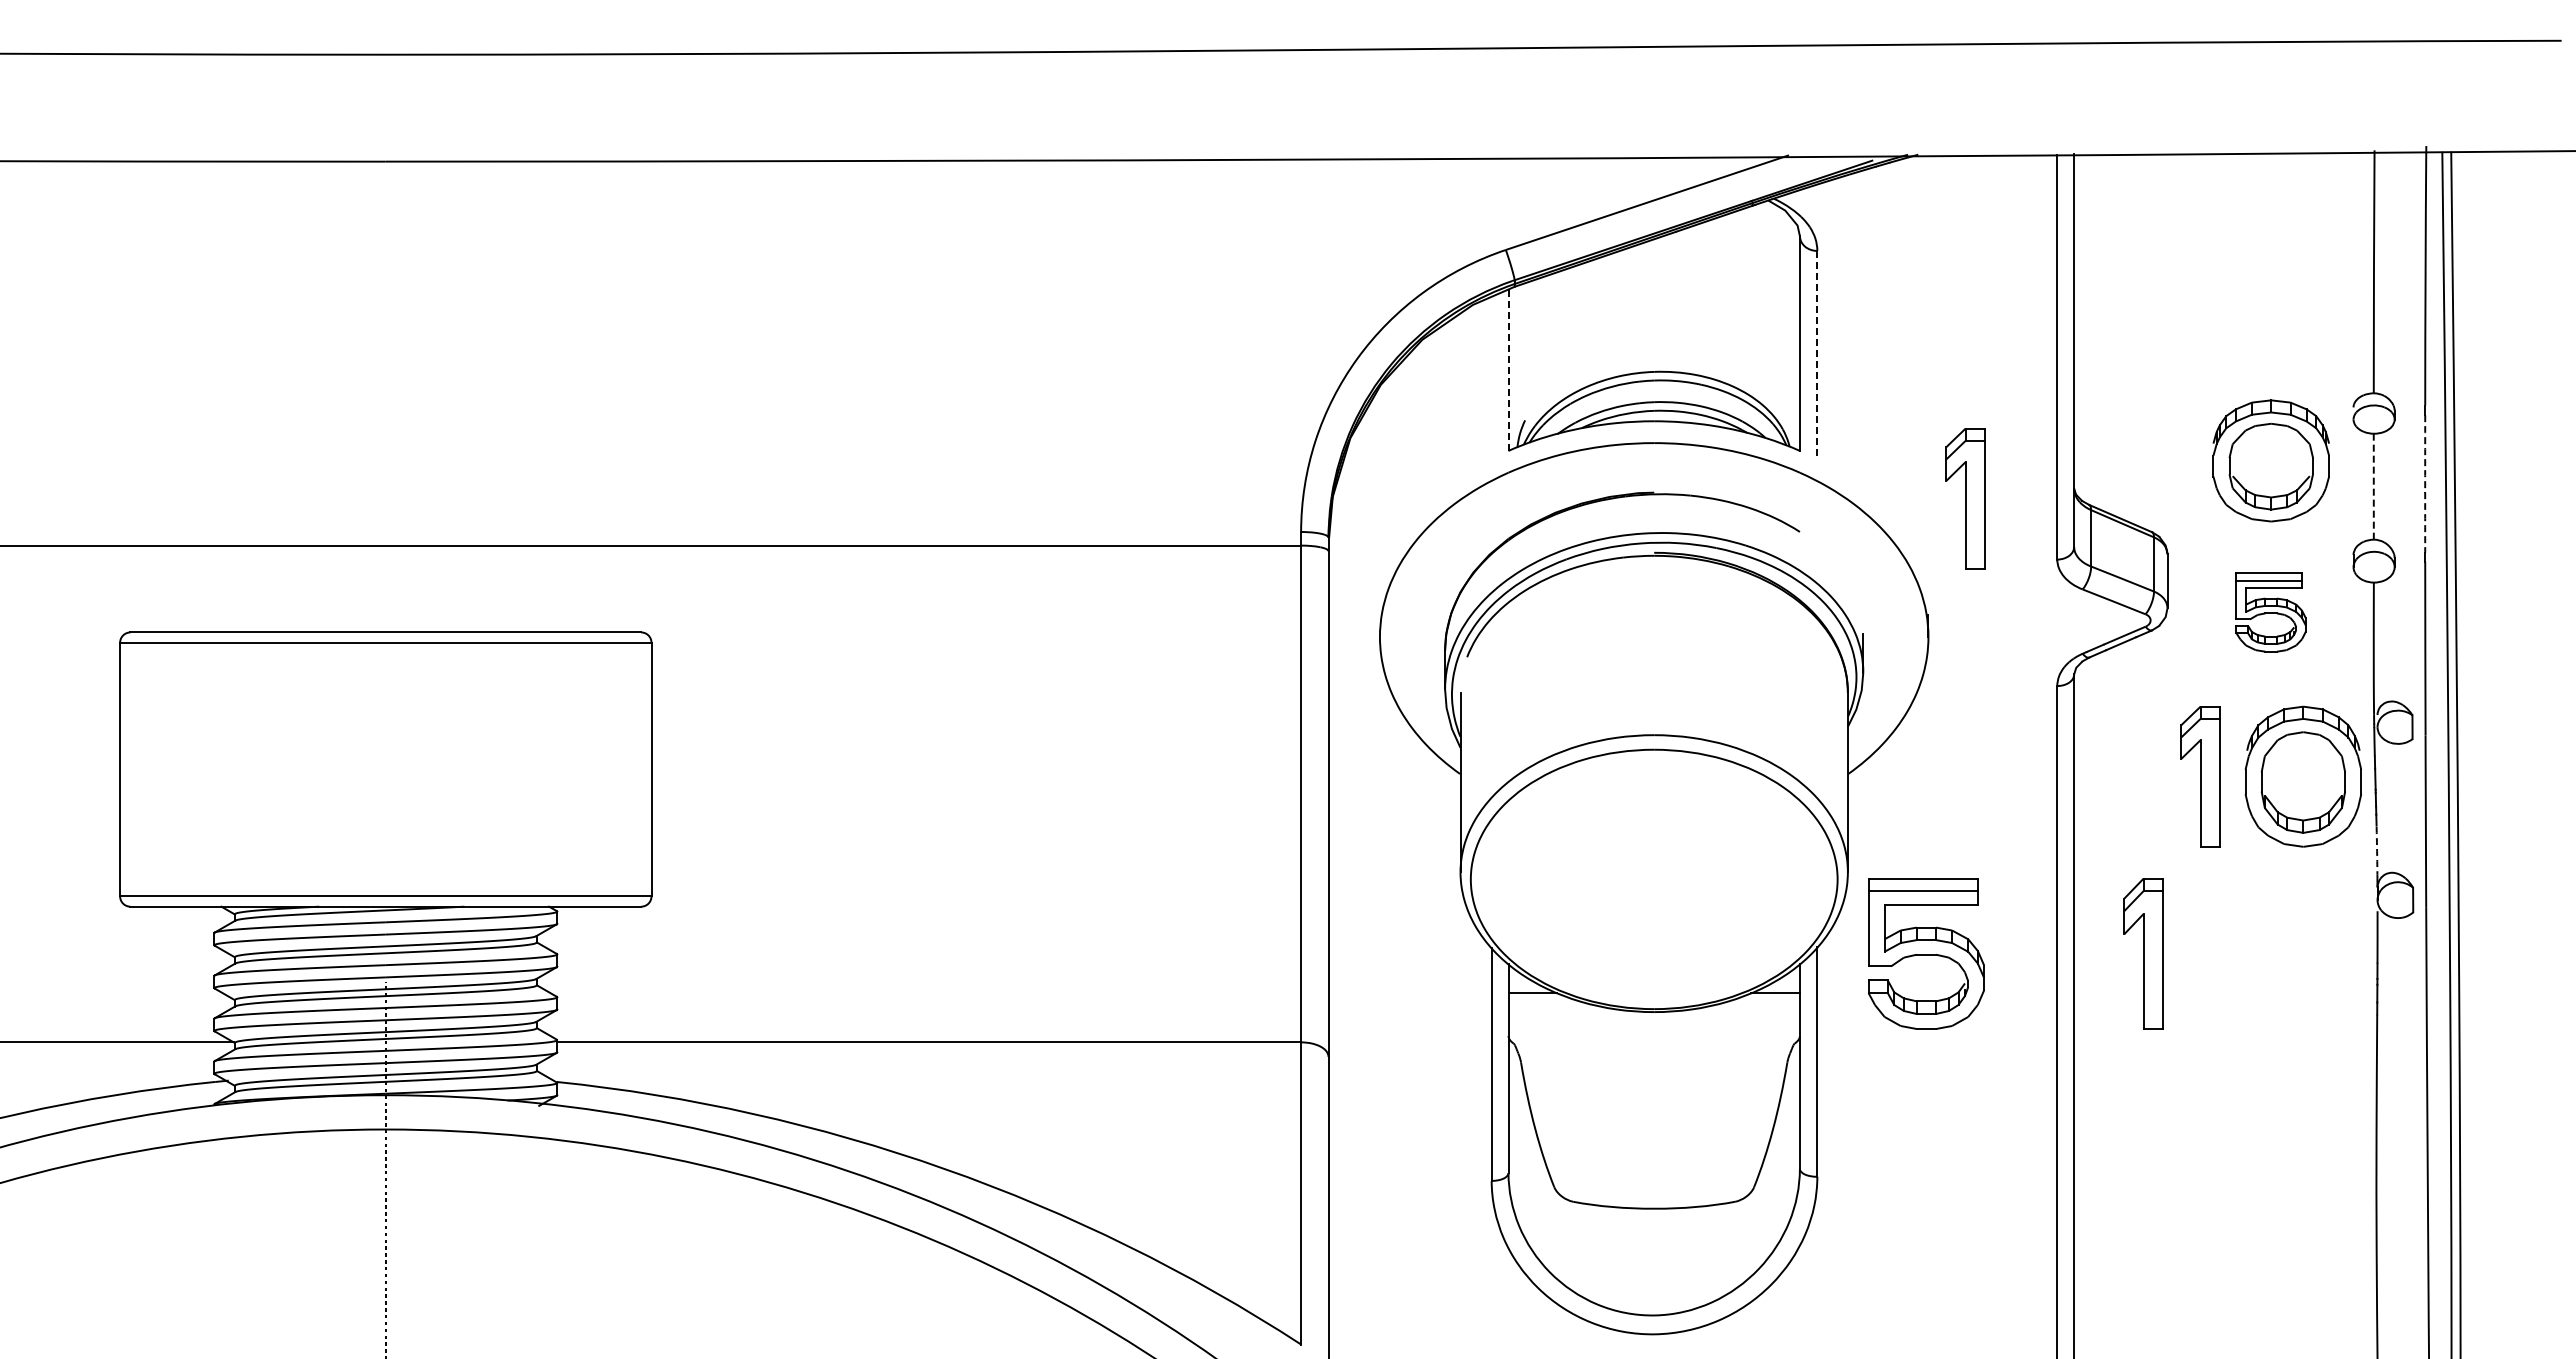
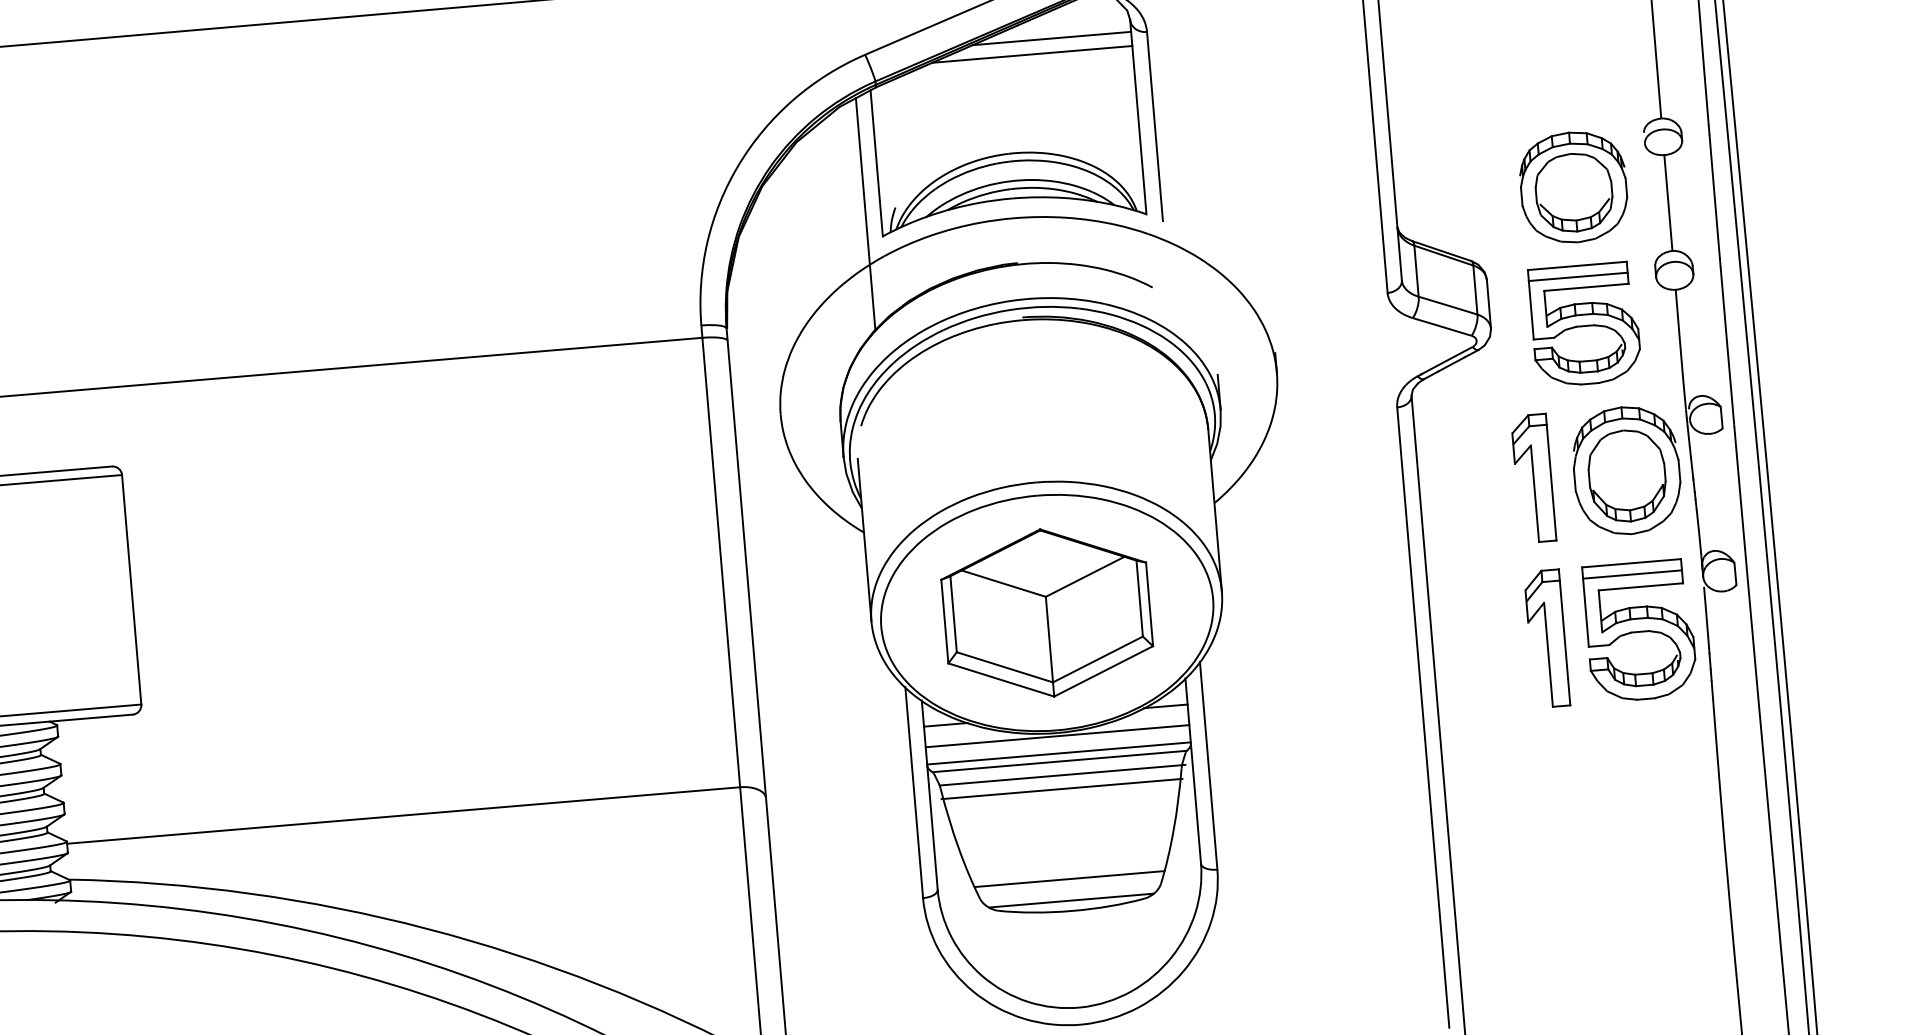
line: (1711, 249) -> (1051, 38), added
line: (1688, 264) -> (1031, 54), added
line: (1817, 355) -> (1155, 126), dashed -> solid
line: (1508, 370) -> (876, 163), dashed -> solid
line: (1491, 424) -> (865, 213), added
arc: (2425, 484) -> (1715, 197), dashed -> solid
line: (2373, 486) -> (1668, 202), dashed -> solid
part: (1965, 498) -> (1299, 244), removed
part: (2270, 612) -> (1584, 324), size x1.67
arc: (2377, 851) -> (1699, 532), dashed -> solid
part: (1654, 879) -> (1047, 613), added
part: (1926, 953) -> (1640, 630), moved
part: (2143, 953) -> (1547, 638), moved
line: (1653, 1015) -> (1056, 736), added
line: (1653, 1034) -> (1058, 753), added
line: (1653, 1043) -> (1059, 761), added
line: (1656, 1058) -> (1062, 774), added
line: (1654, 1073) -> (1062, 788), added
line: (1654, 1173) -> (1069, 879), added
line: (1654, 1197) -> (1071, 900), added

